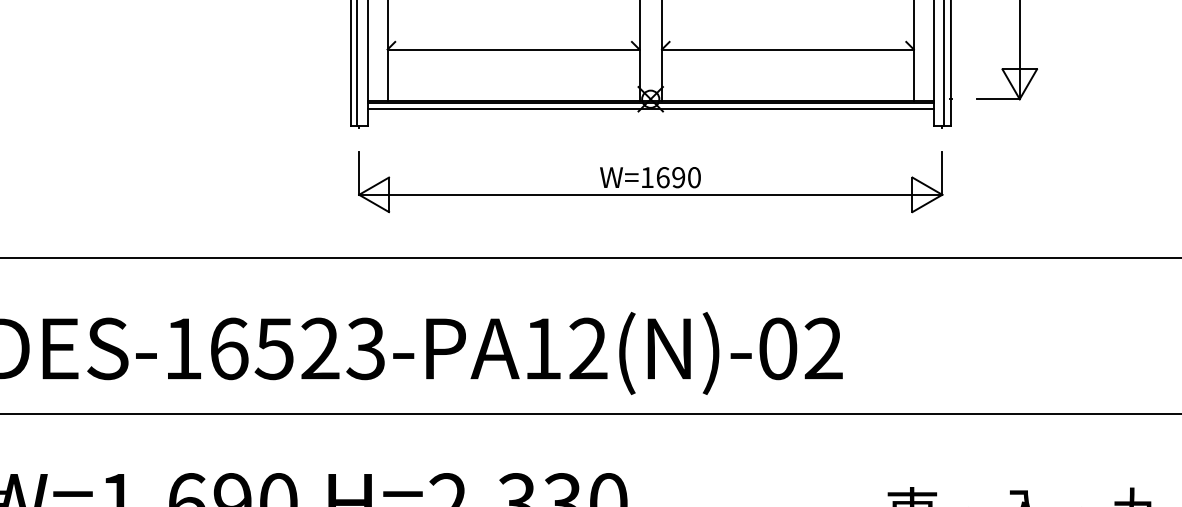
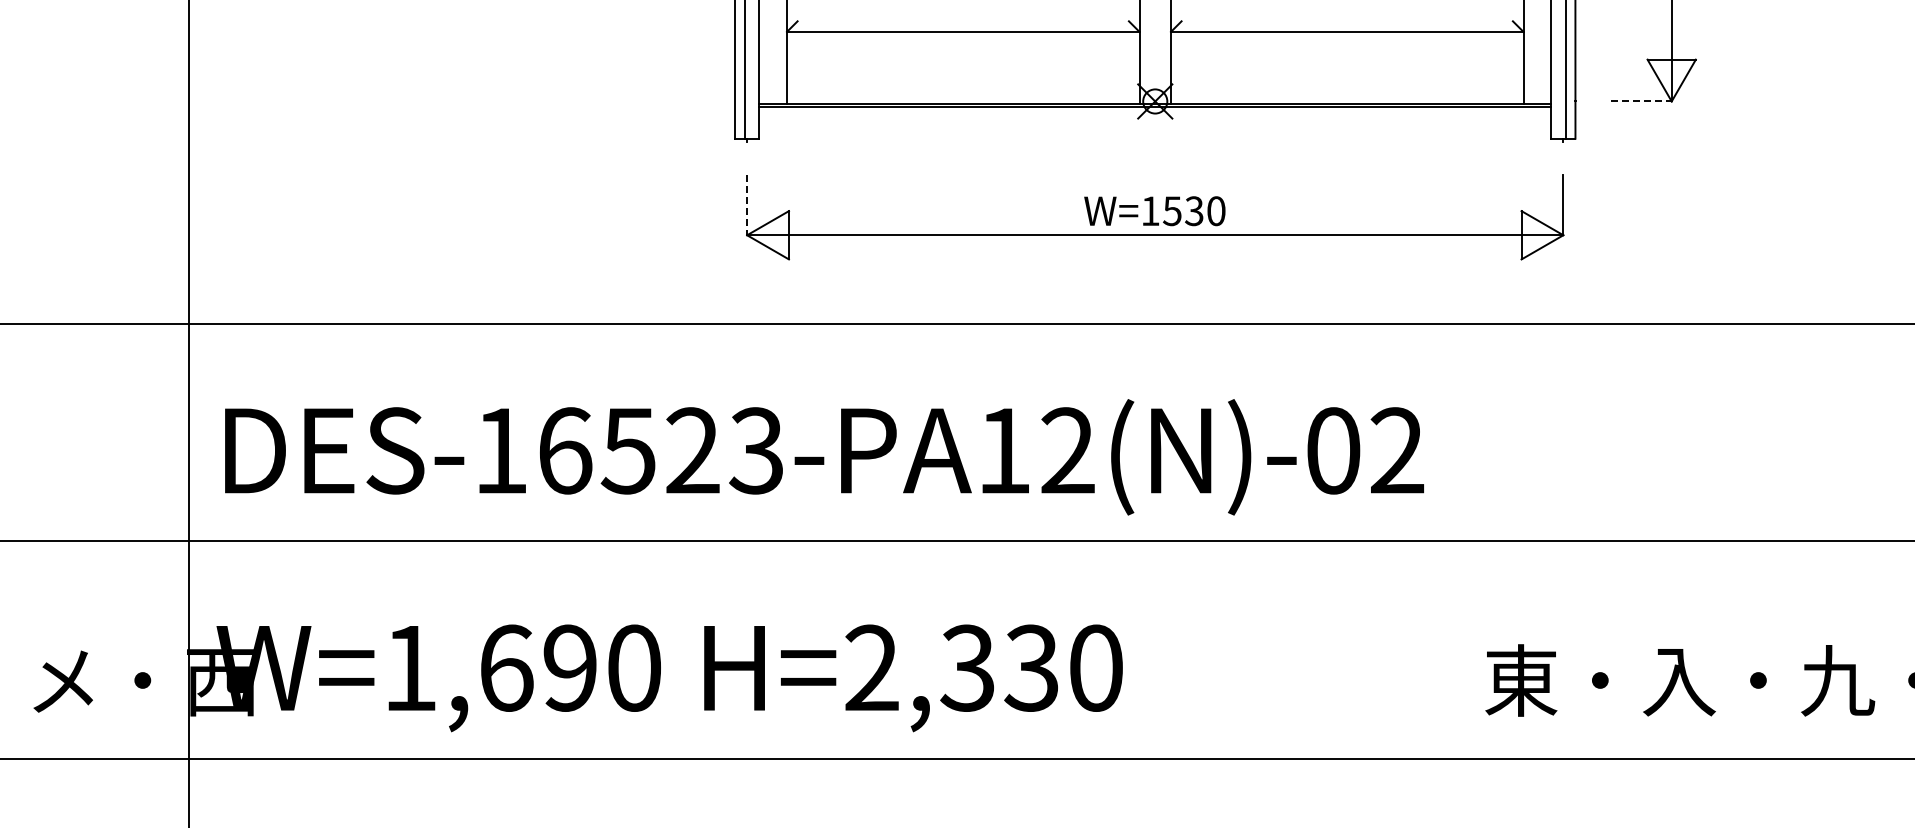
line: (998, 99) -> (1642, 101), solid -> dashed
line: (650, 108) -> (1155, 114), removed
line: (359, 173) -> (747, 205), solid -> dashed
text: (670, 177) -> (1183, 211), W=1690 -> W=1530

